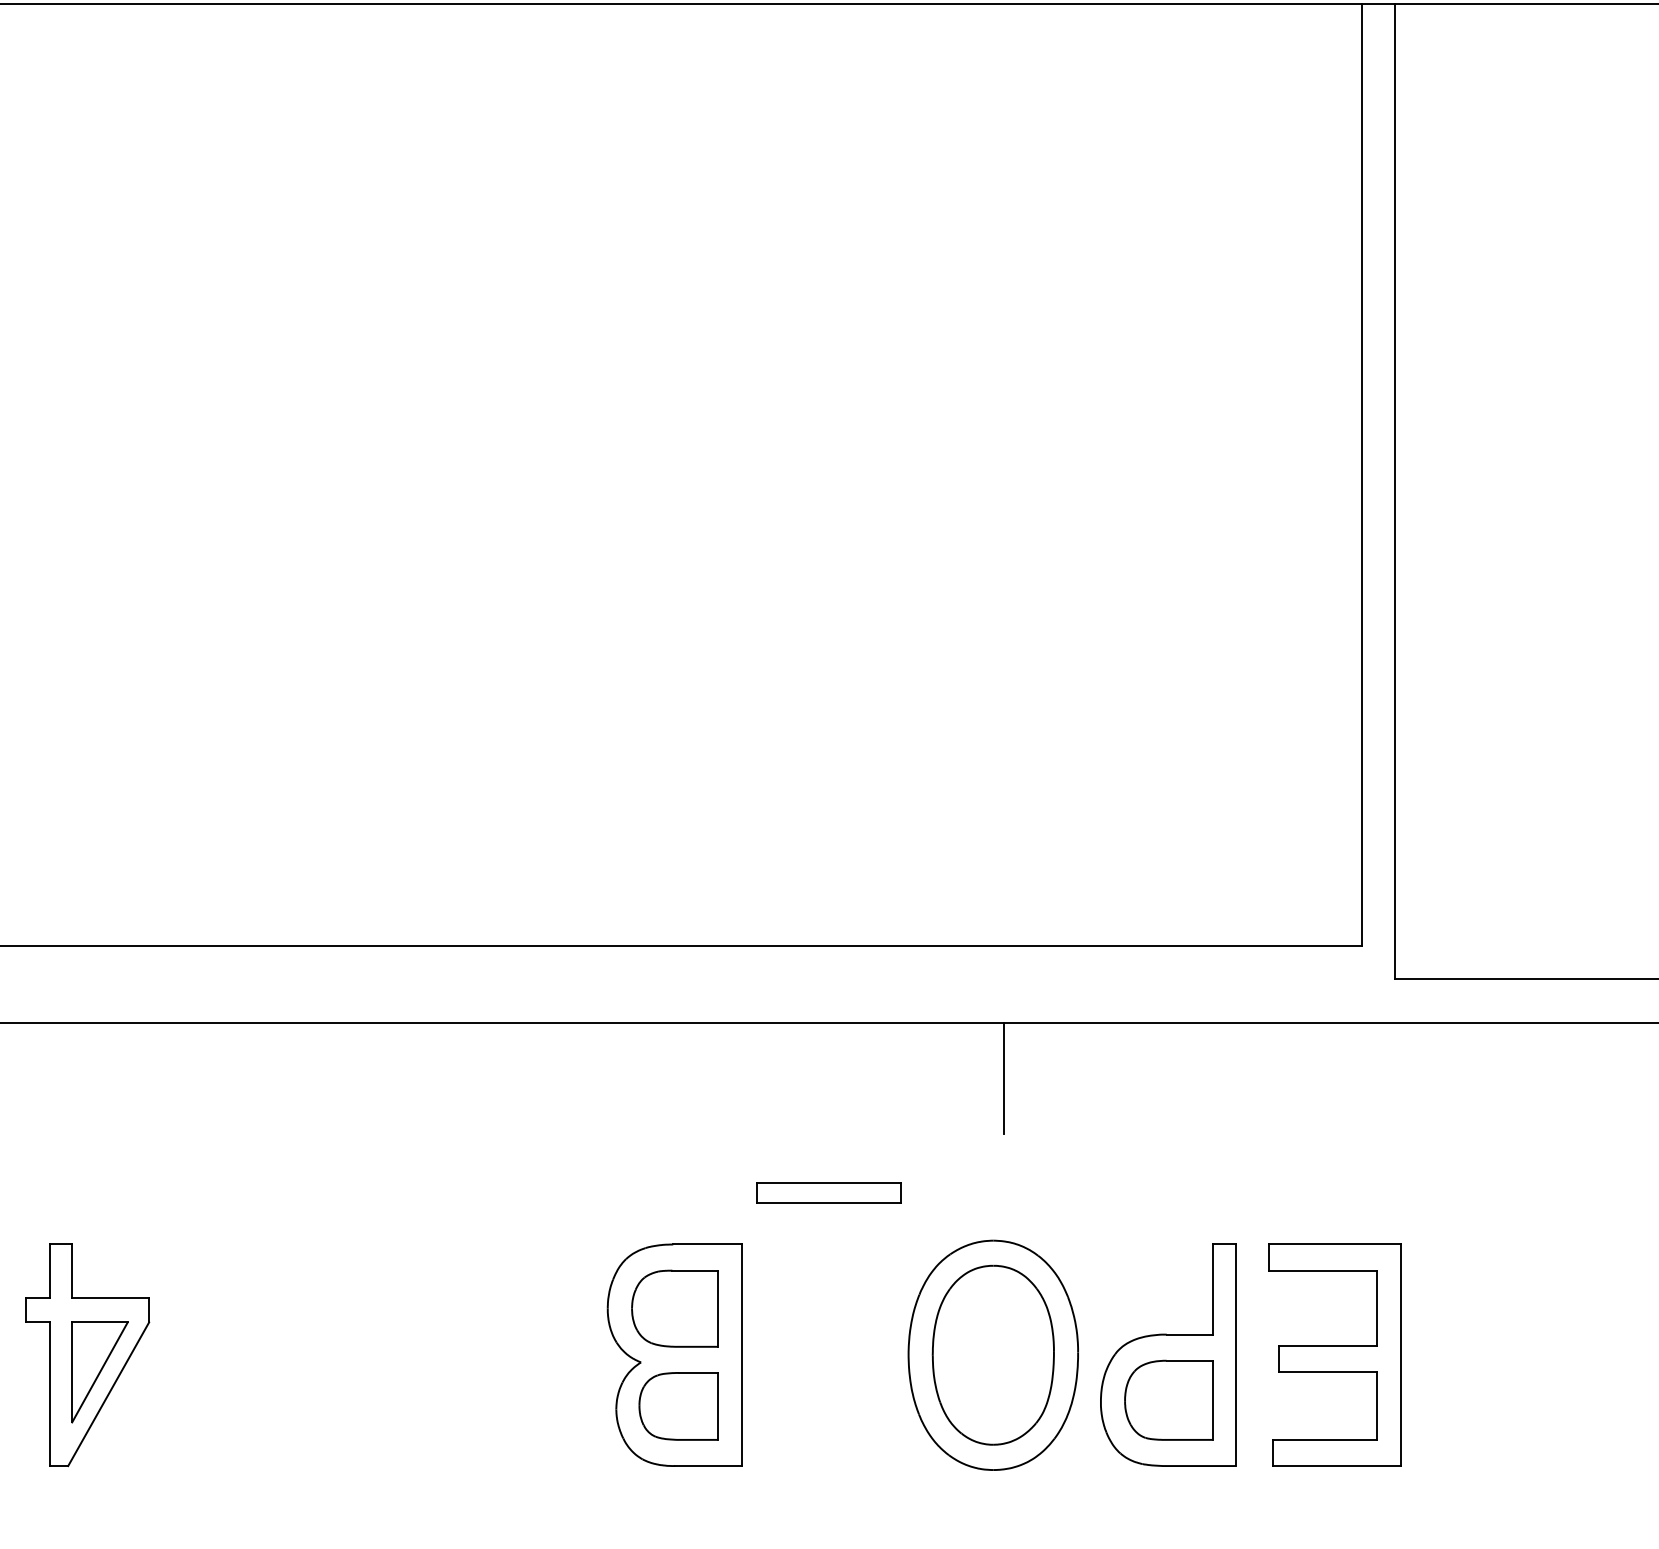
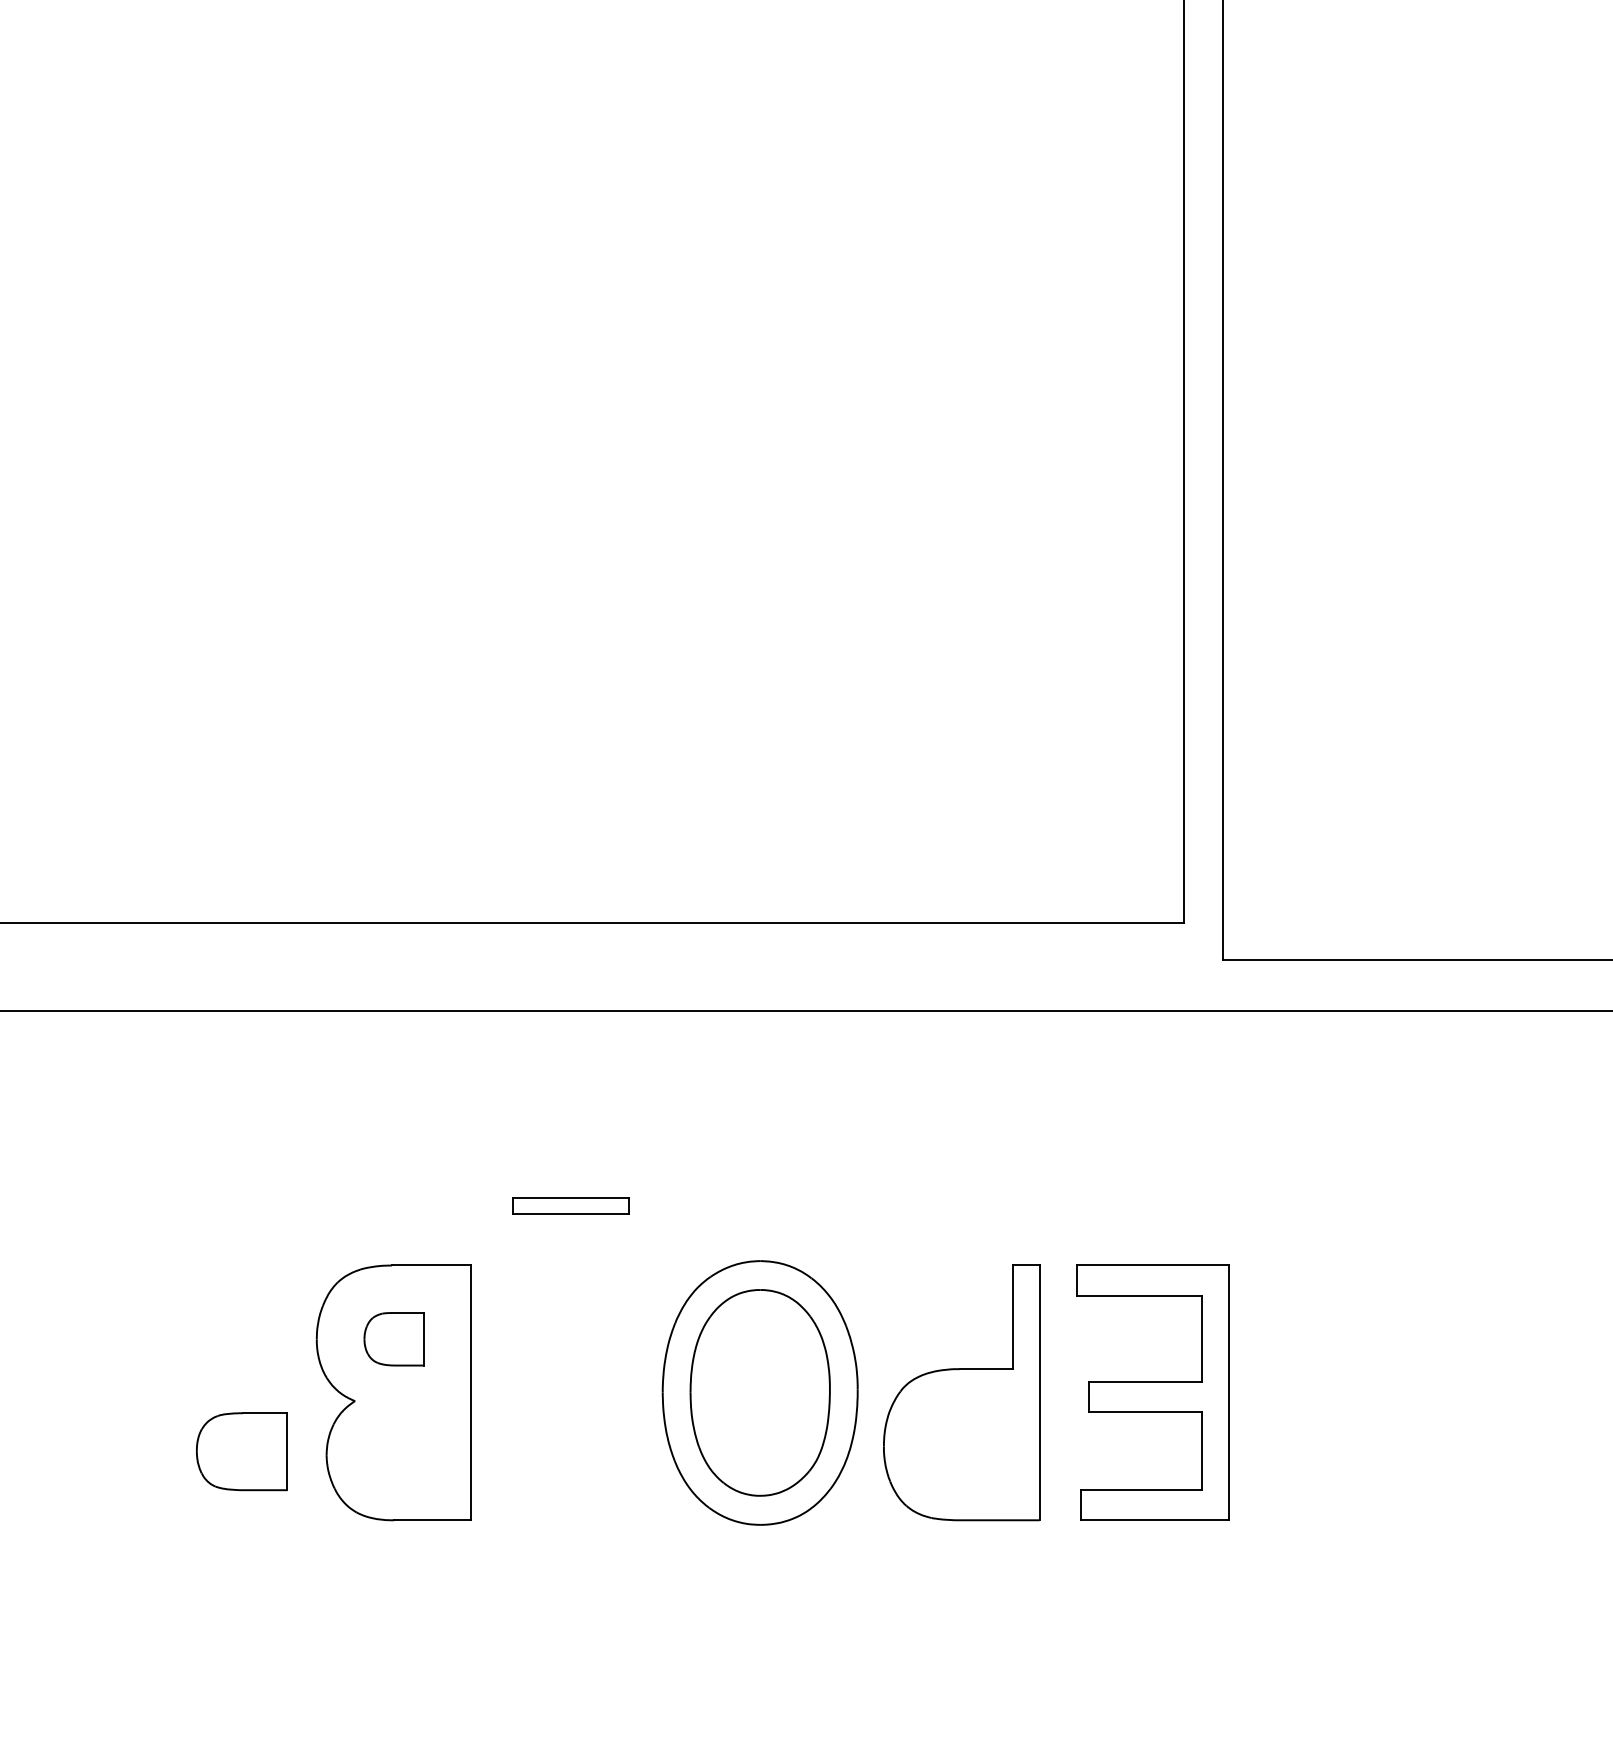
line: (1004, 1077) -> (773, 1073), removed
part: (828, 1192) -> (570, 1205), size x0.7
part: (674, 1308) -> (393, 1339), size x0.6
part: (1168, 1399) -> (961, 1443), removed
part: (678, 1406) -> (241, 1451), moved

